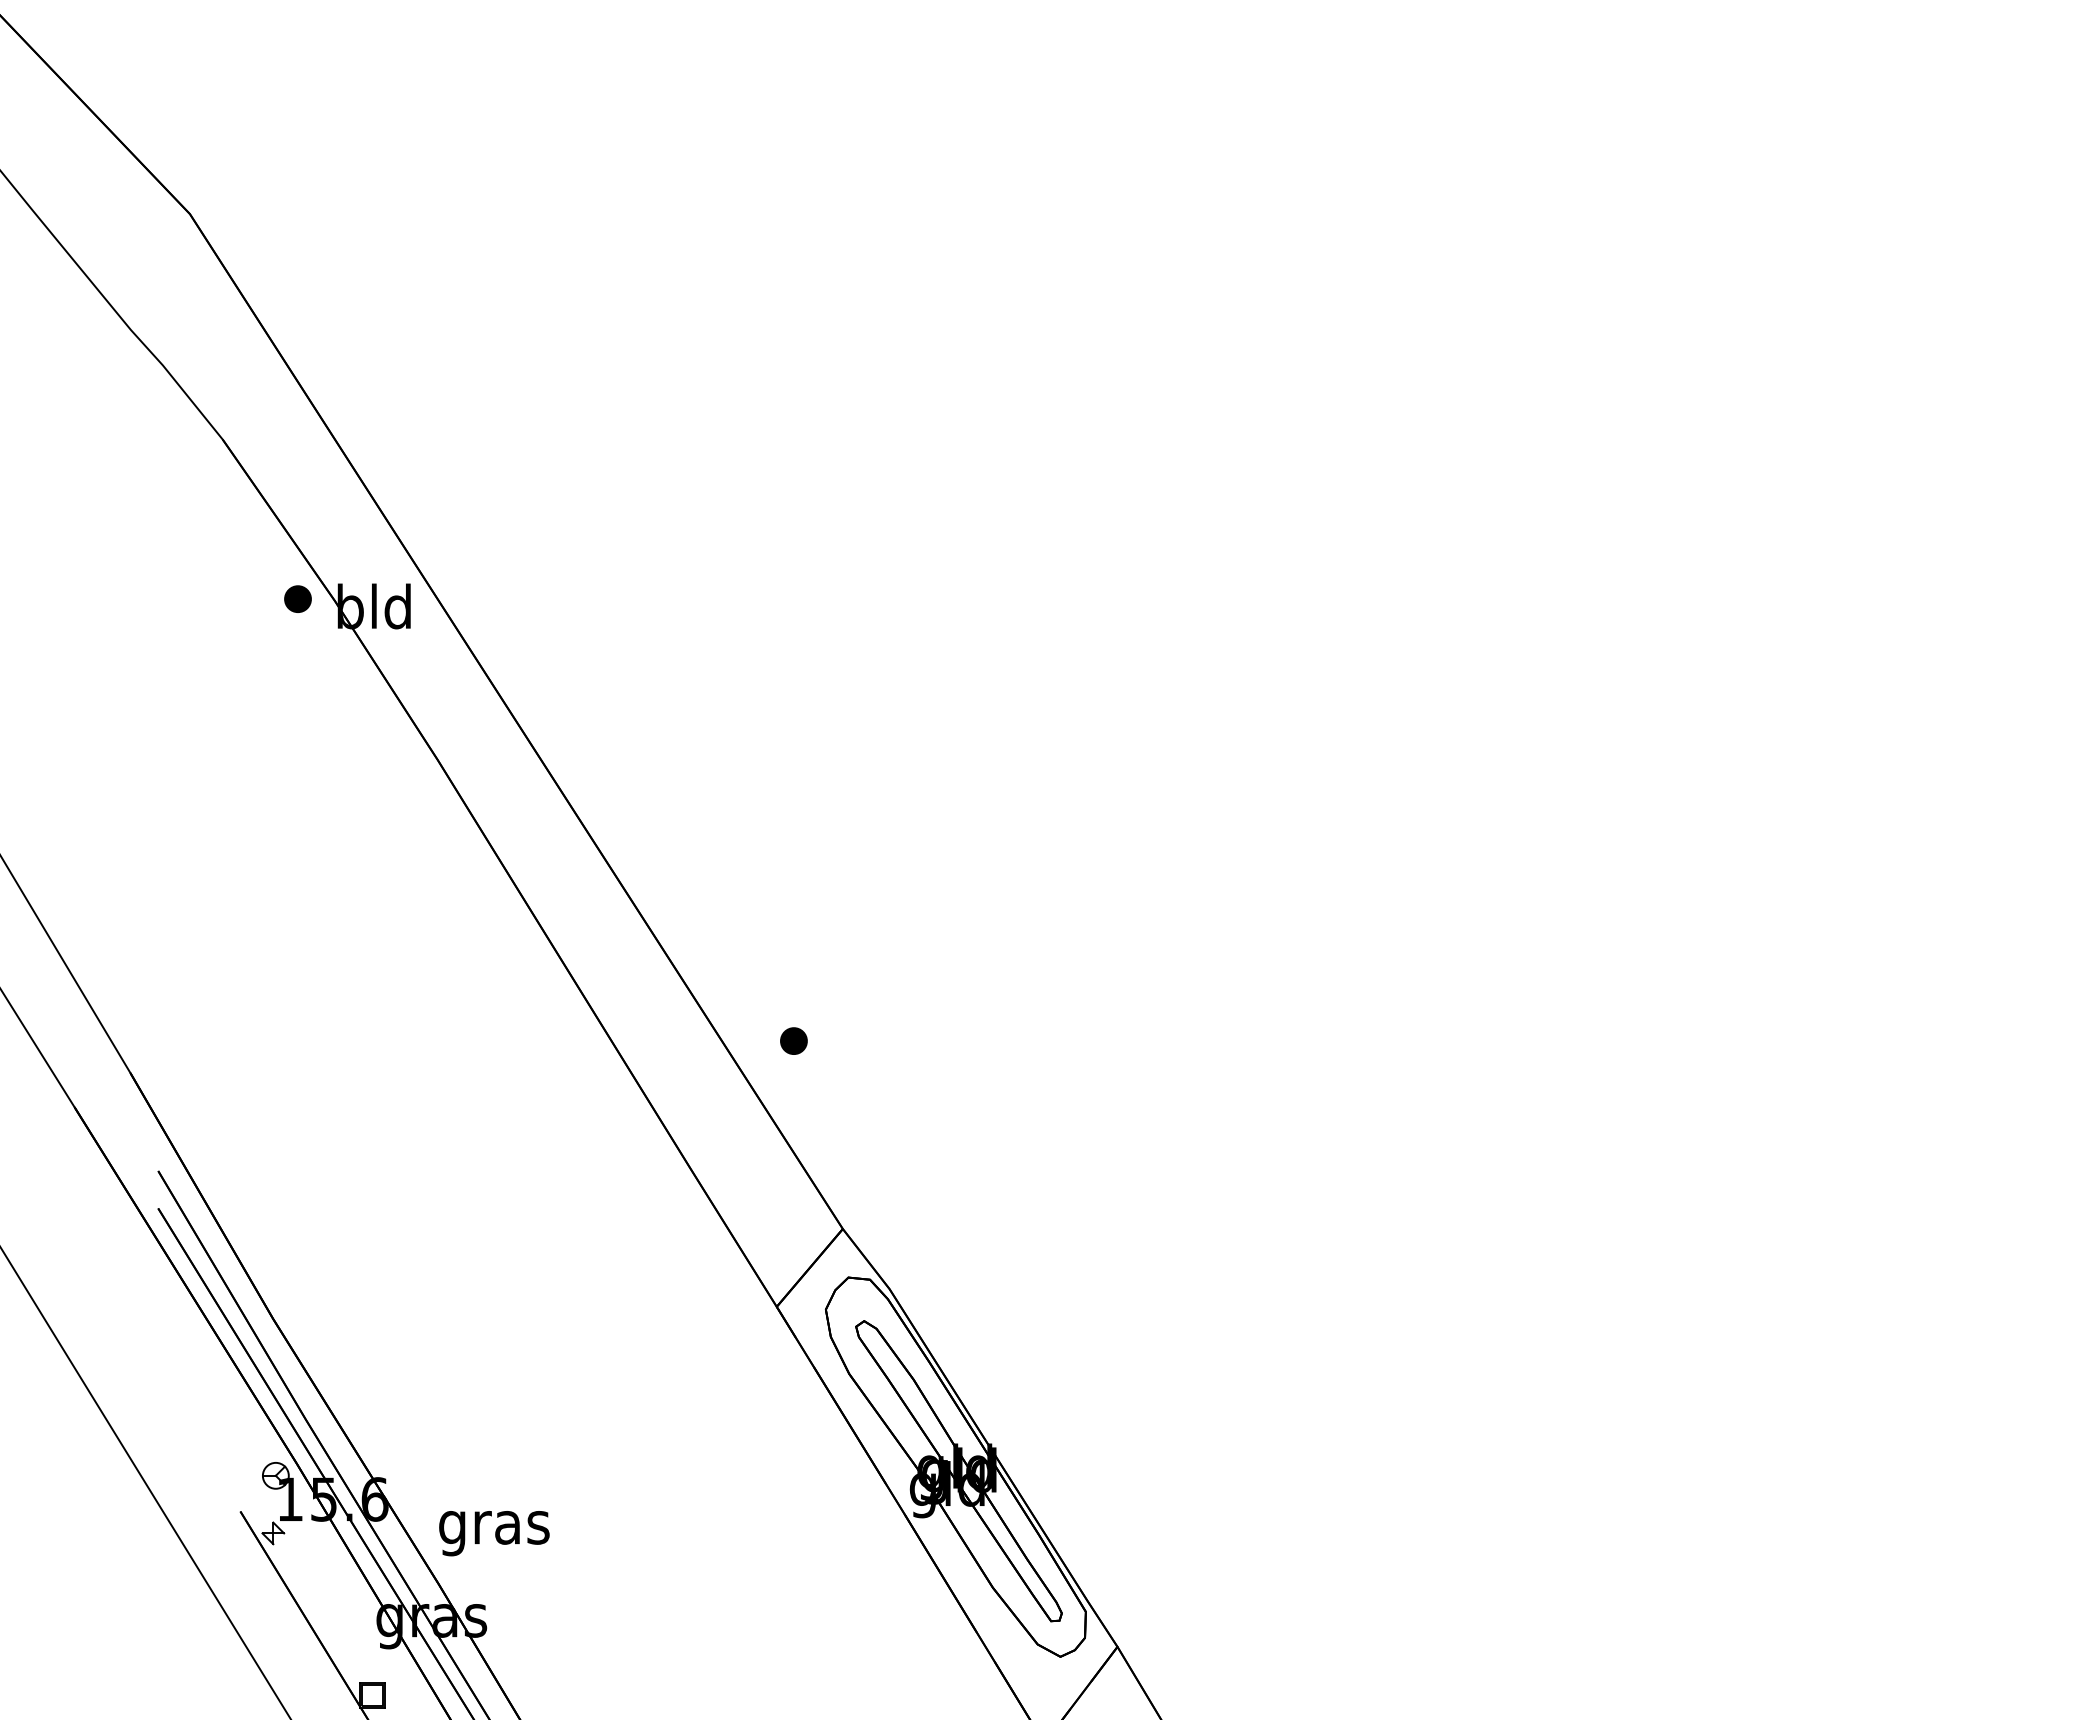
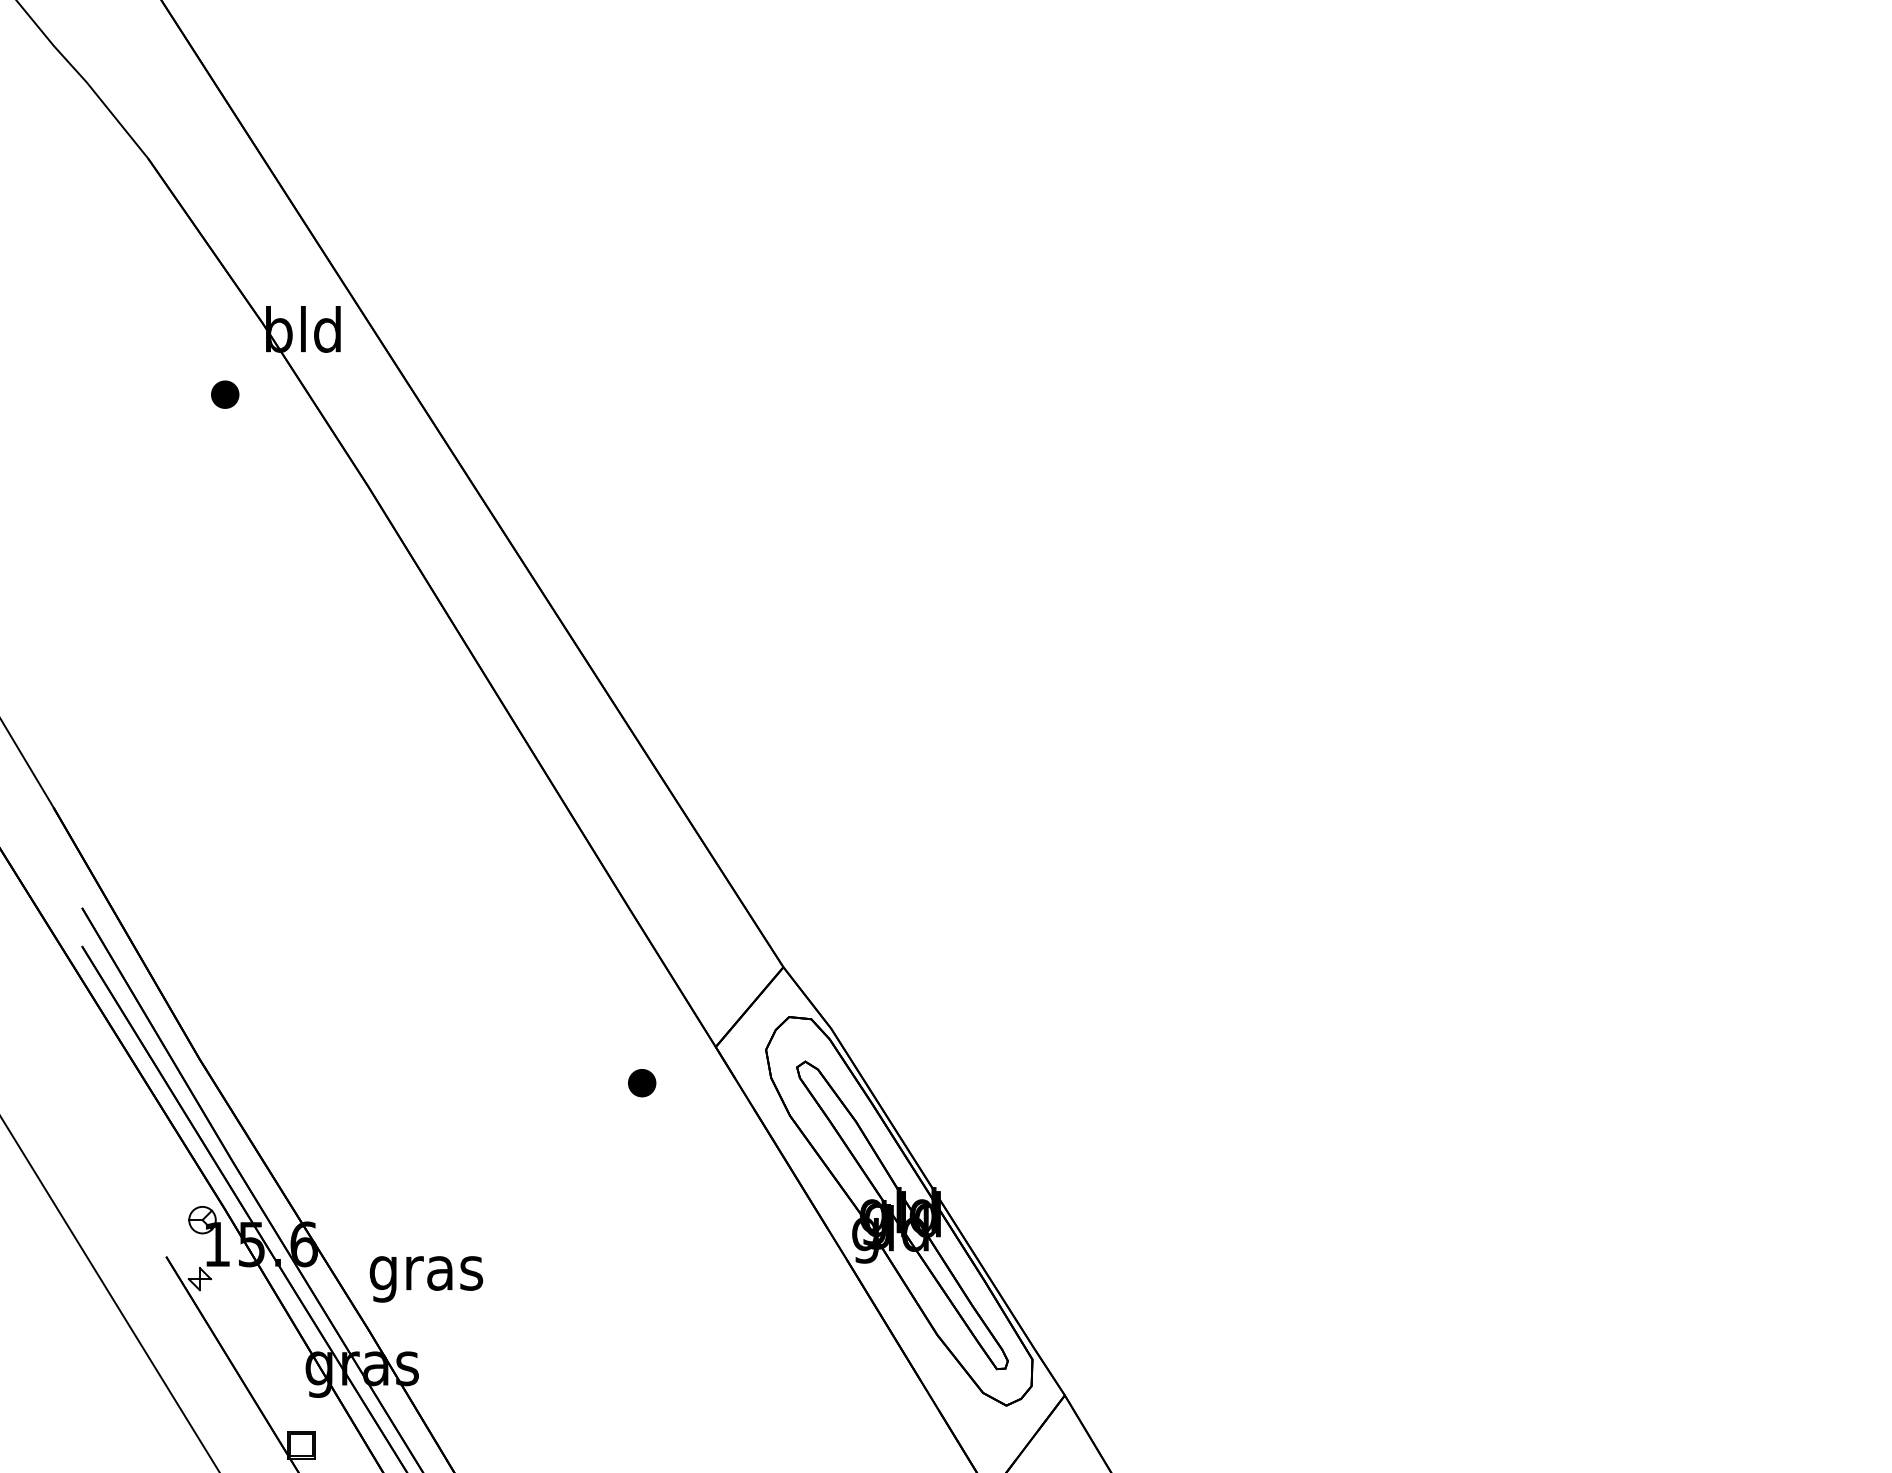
part: (297, 598) -> (224, 394), moved
part: (793, 1040) -> (641, 1082), moved

